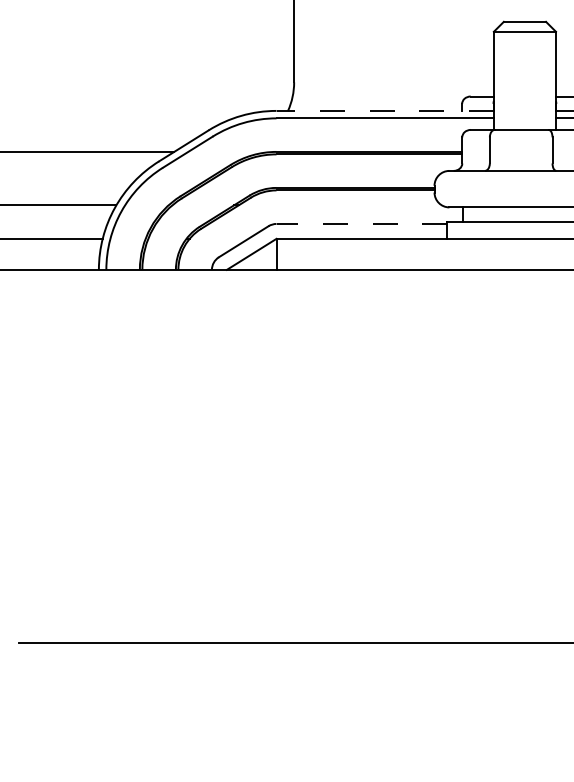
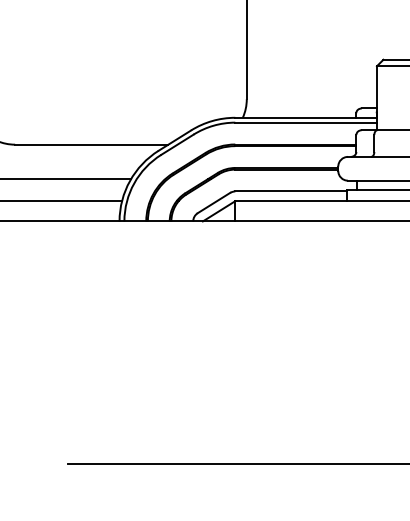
line: (385, 110) -> (306, 117), dashed -> solid
line: (361, 224) -> (290, 191), dashed -> solid

